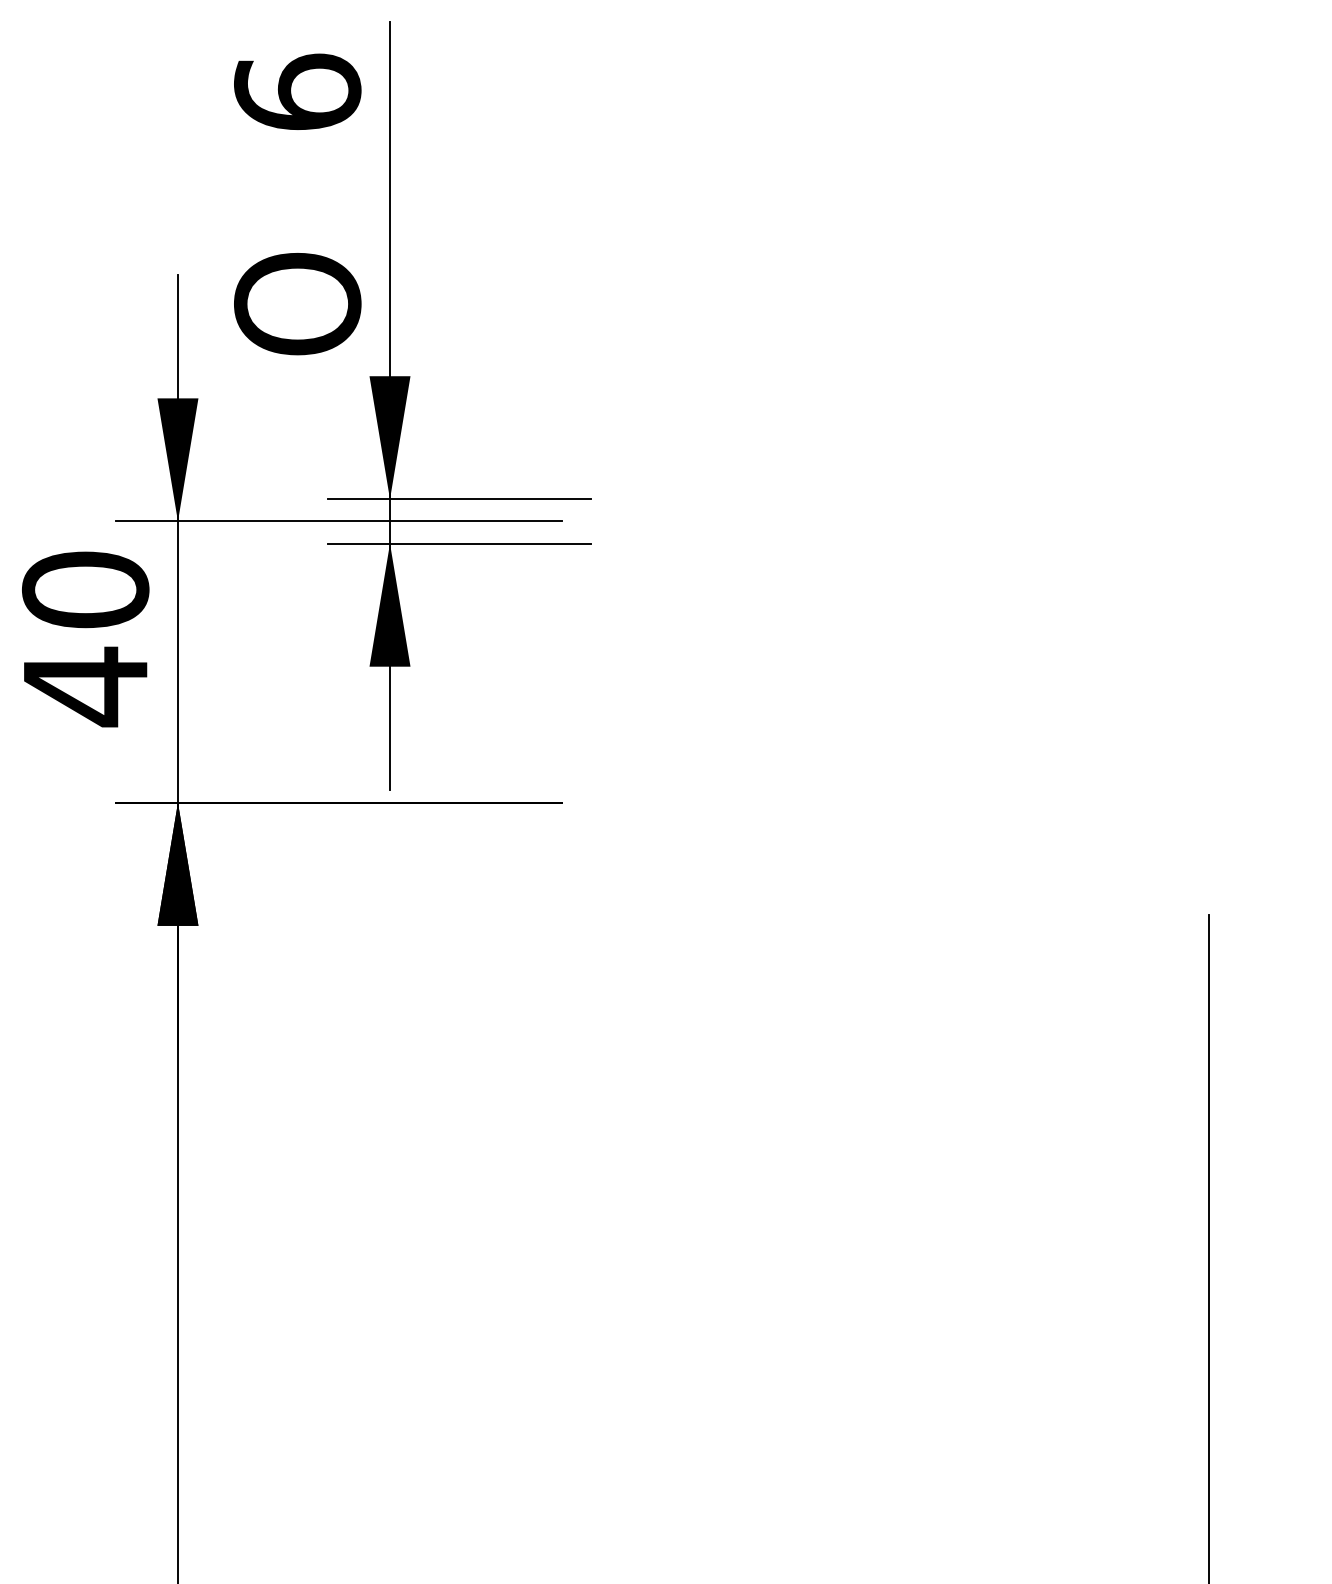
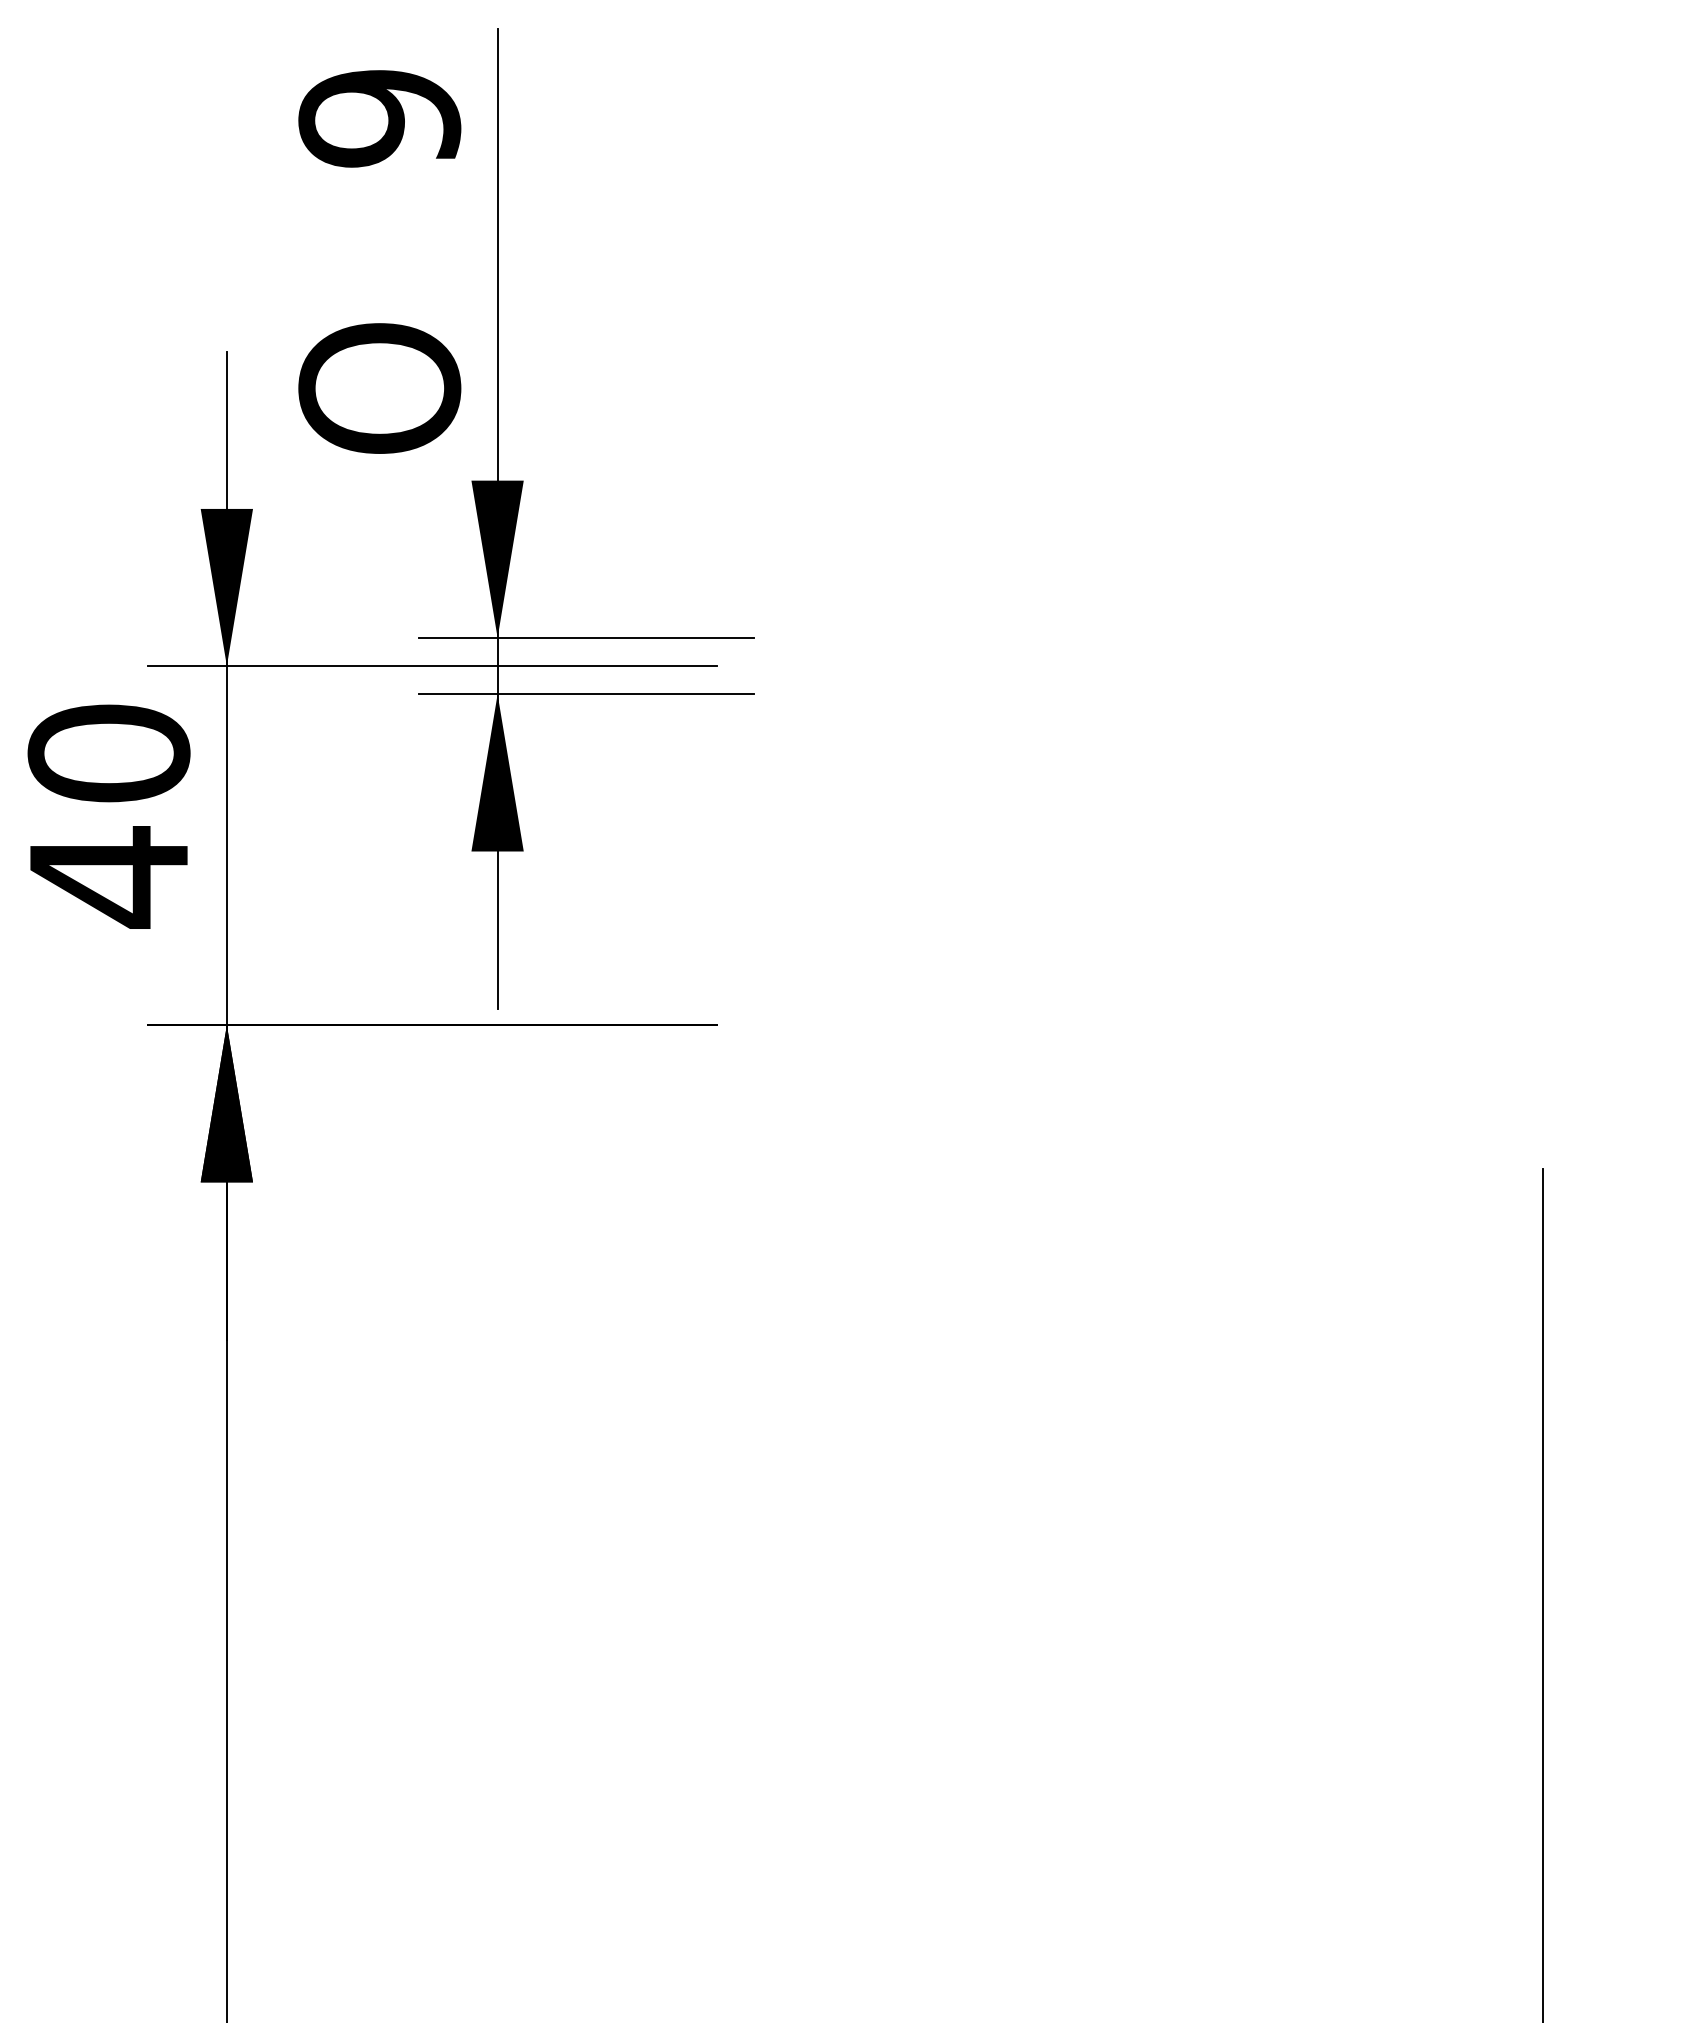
text: (297, 91) -> (379, 117), 6 -> 9

